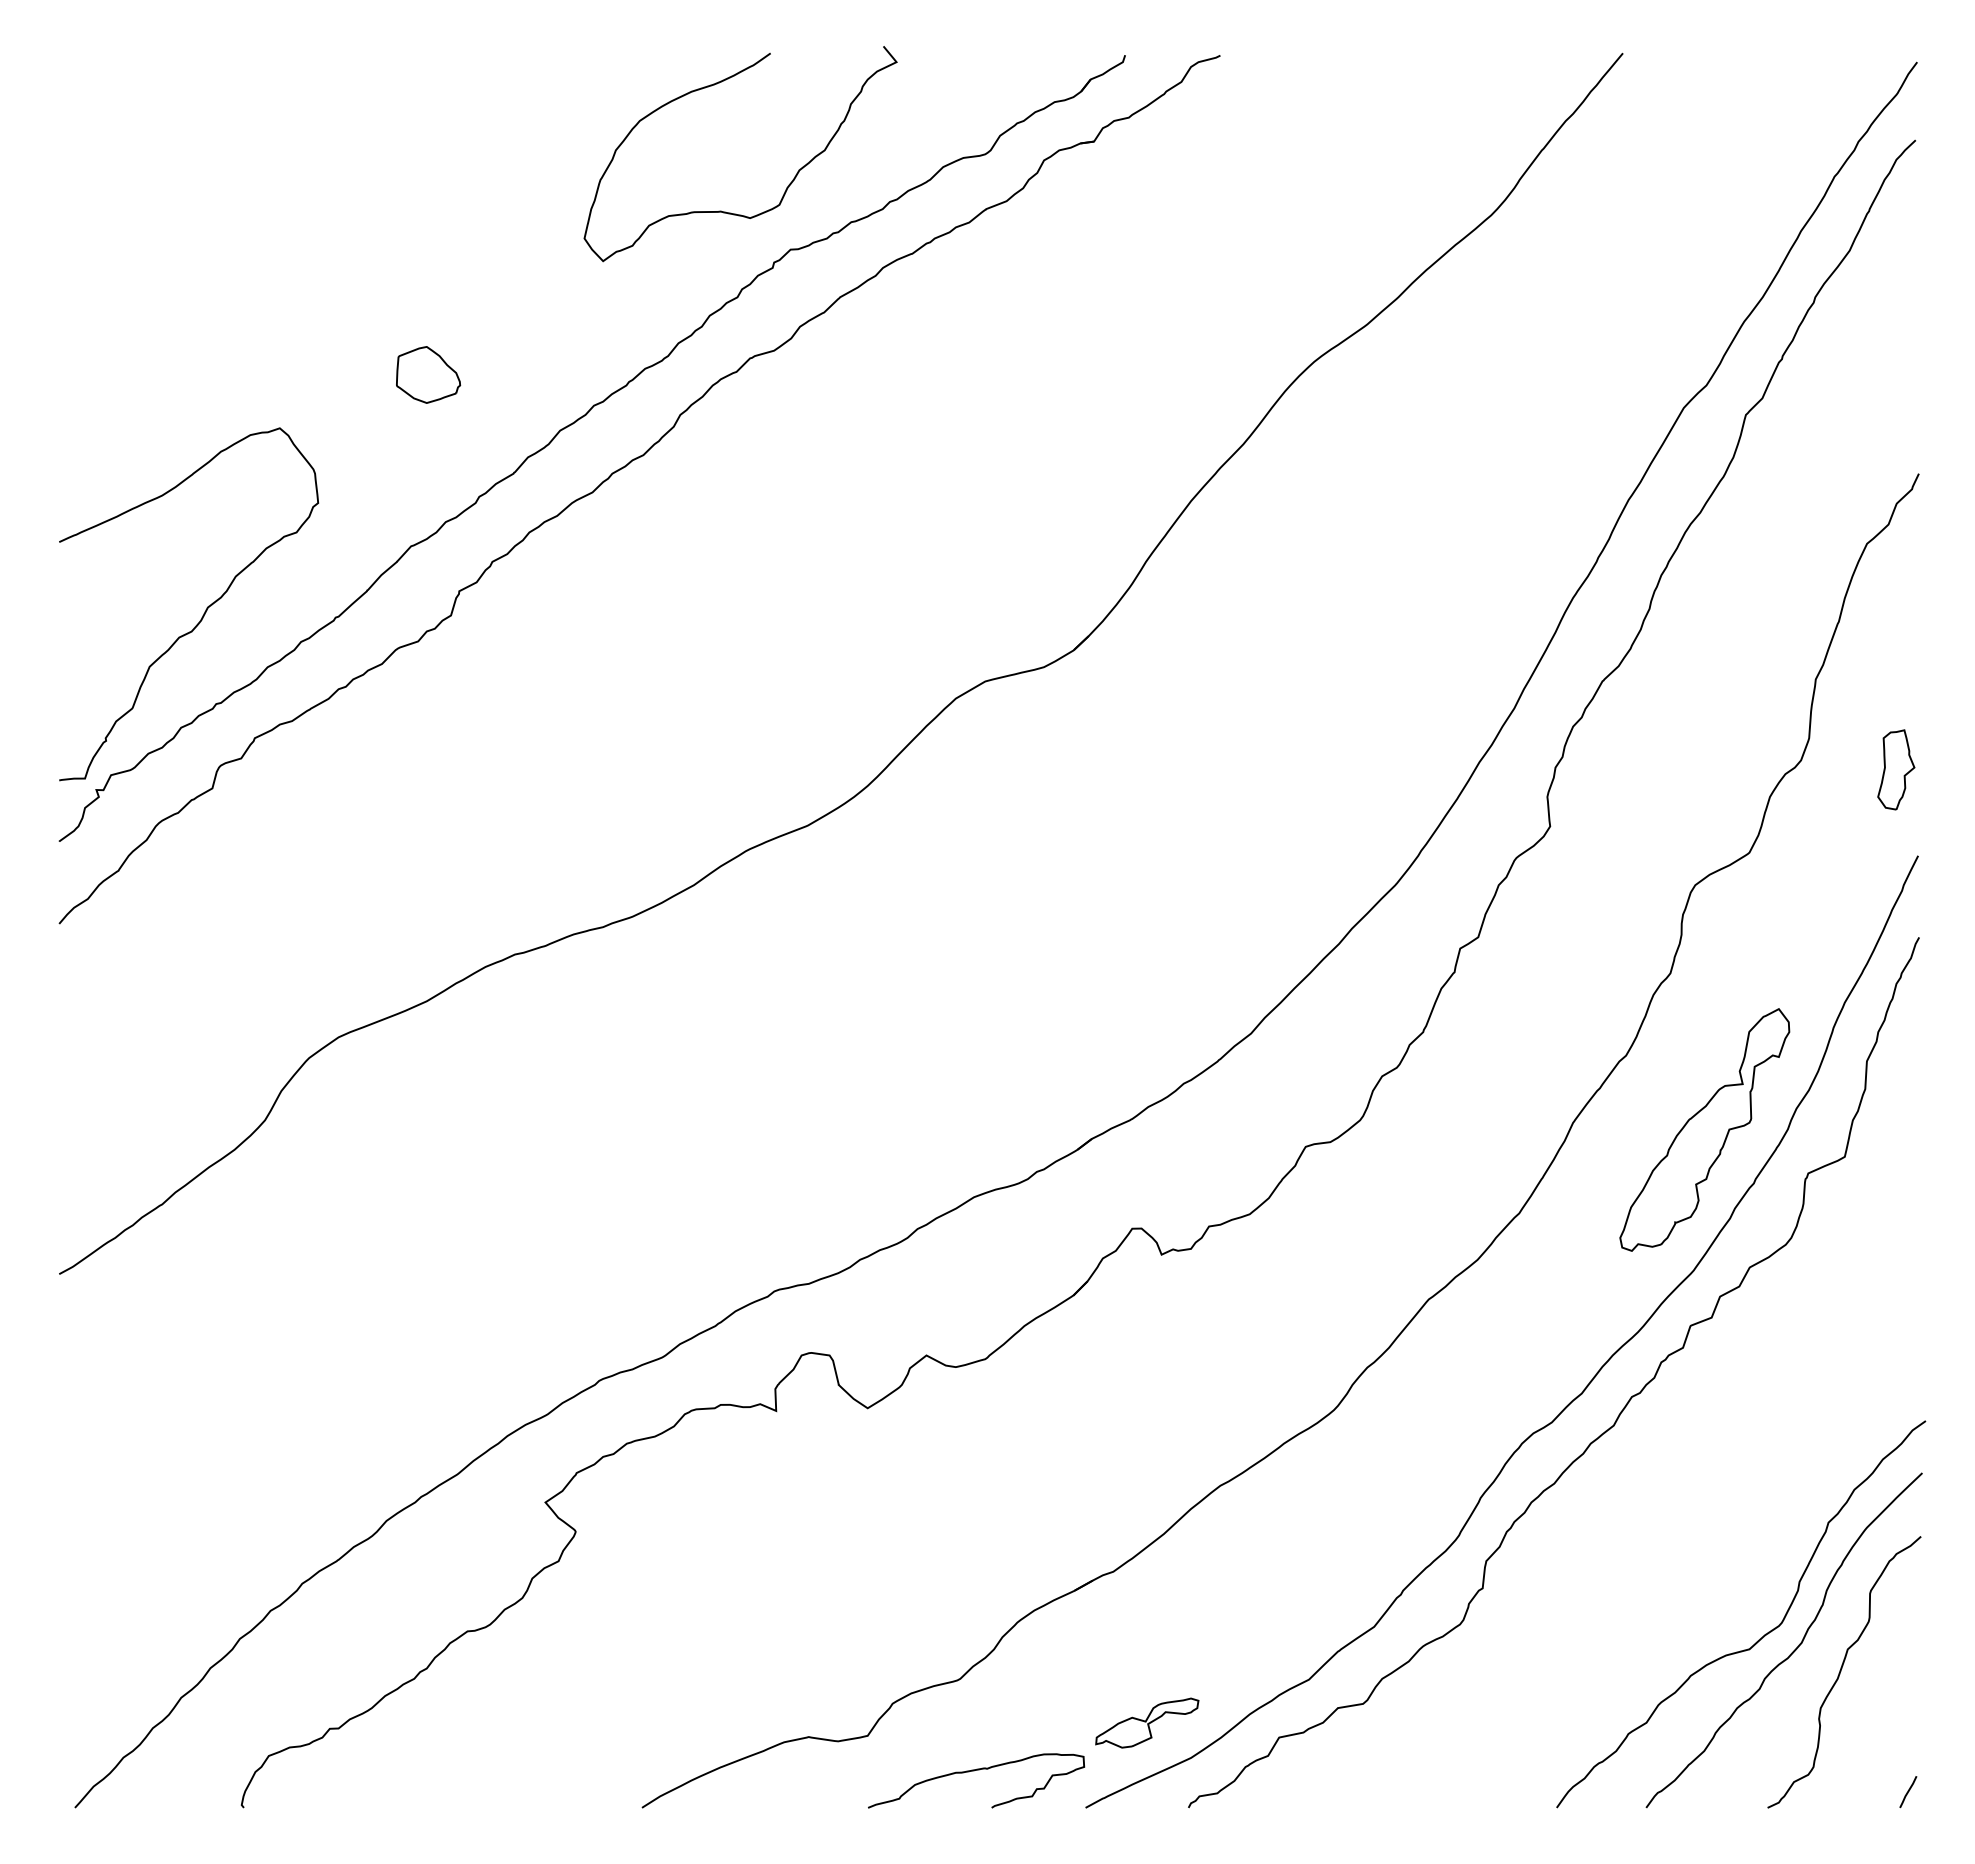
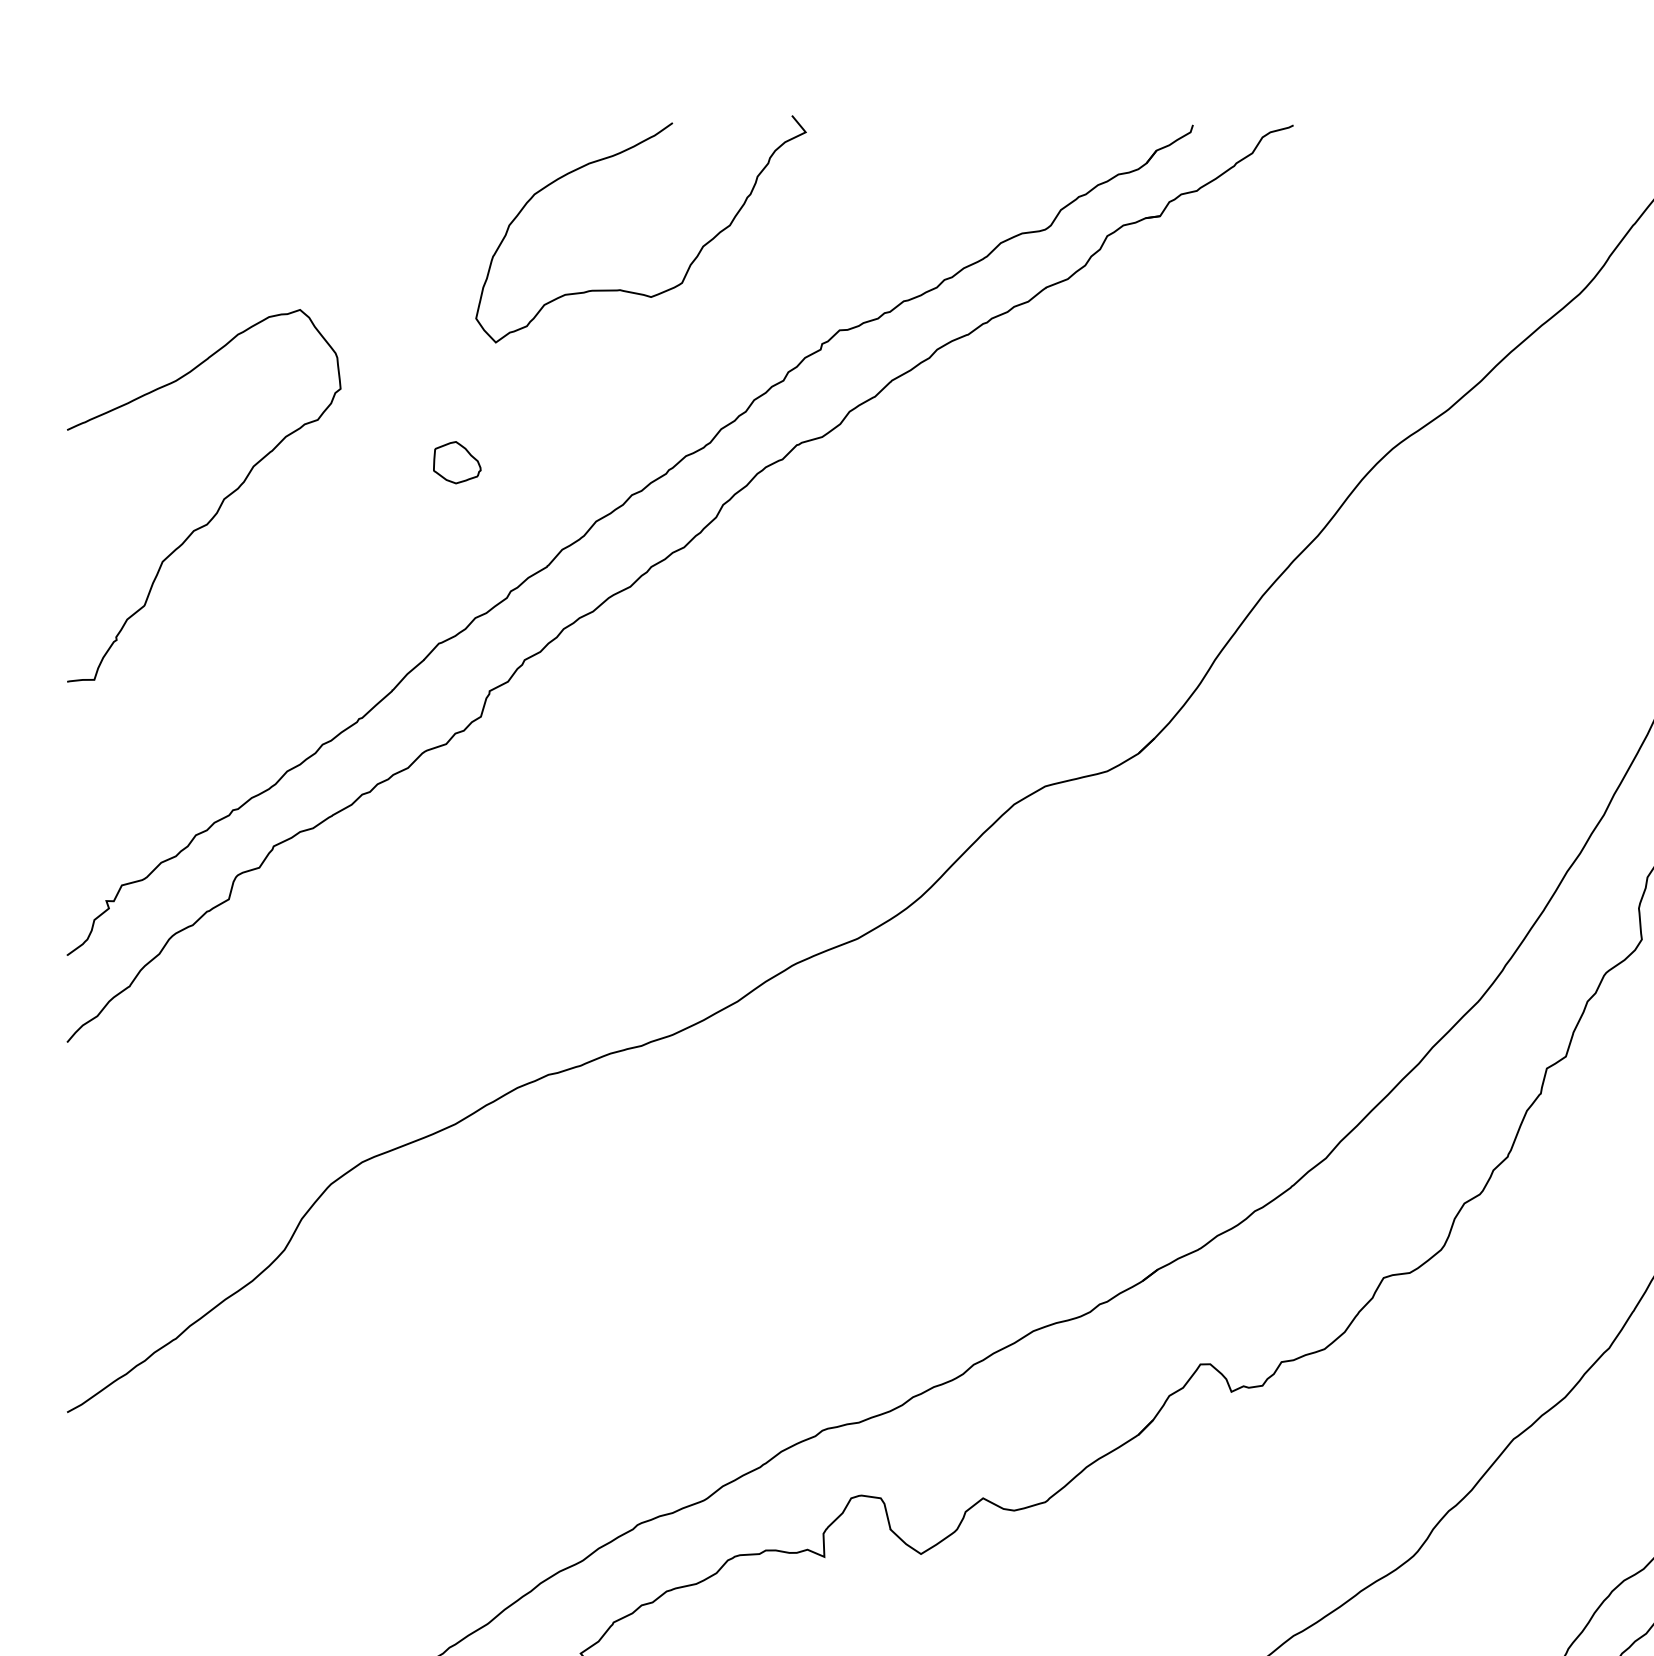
curve: (788, 184) -> (691, 261), moved
part: (428, 374) -> (457, 462), size x0.7
curve: (204, 611) -> (220, 503), moved

